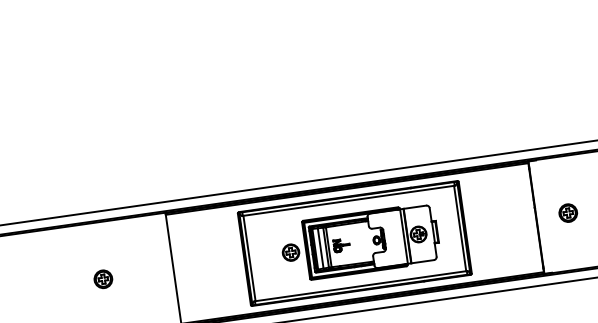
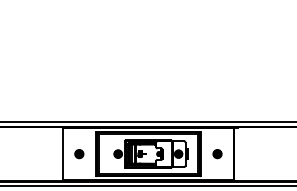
part: (568, 213) -> (217, 154), moved
part: (103, 280) -> (79, 154), moved

